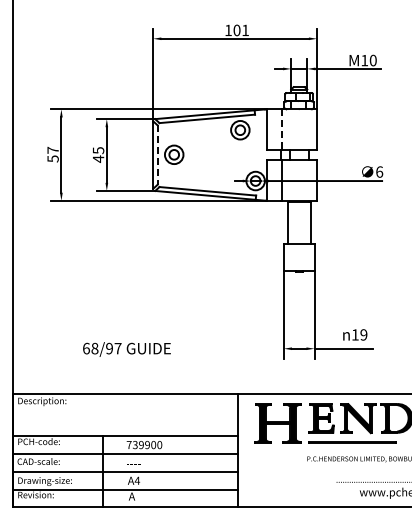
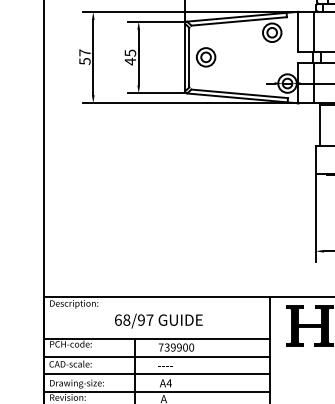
line: (282, 130) -> (314, 33), dashed -> solid
line: (157, 155) -> (189, 58), dashed -> solid
text: (126, 349) -> (158, 321), moved

